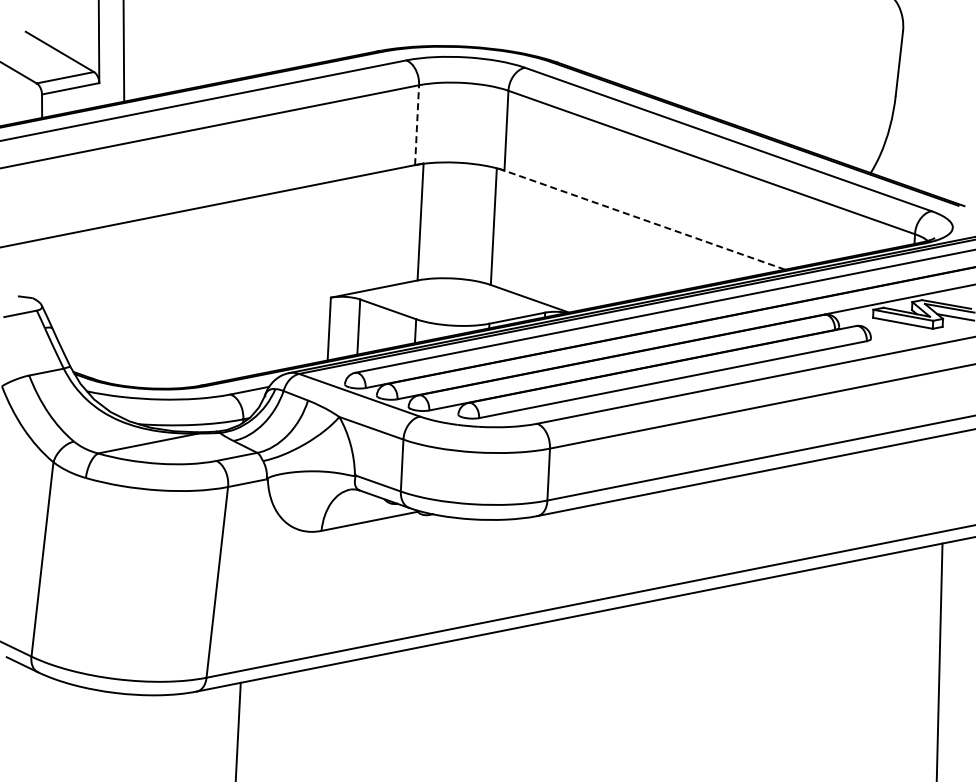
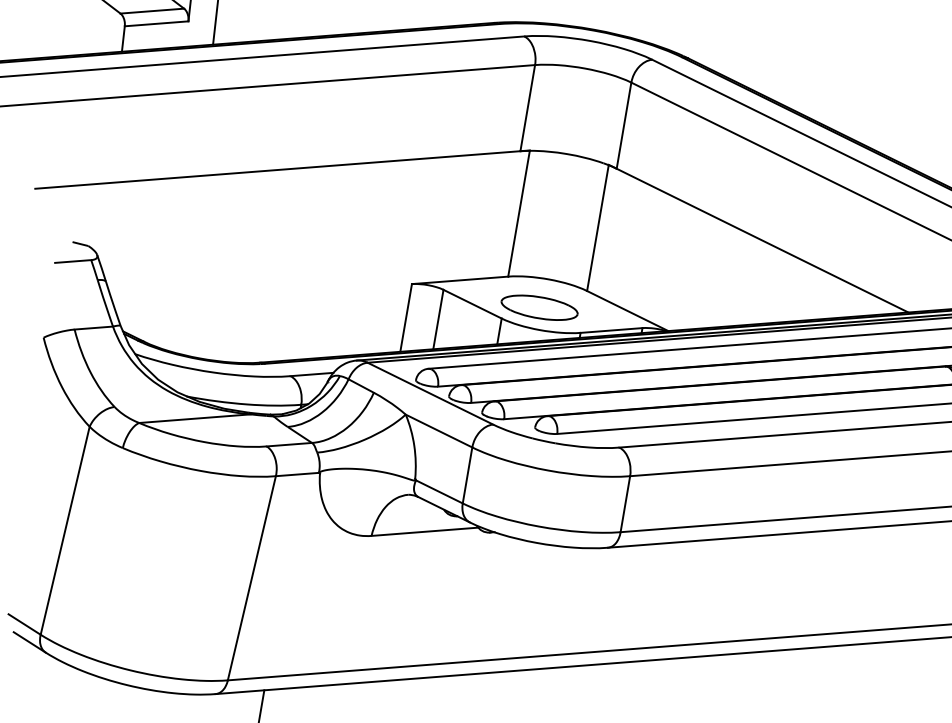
line: (417, 125) -> (528, 108), dashed -> solid
line: (641, 218) -> (759, 238), dashed -> solid
part: (449, 305) -> (539, 307), added

